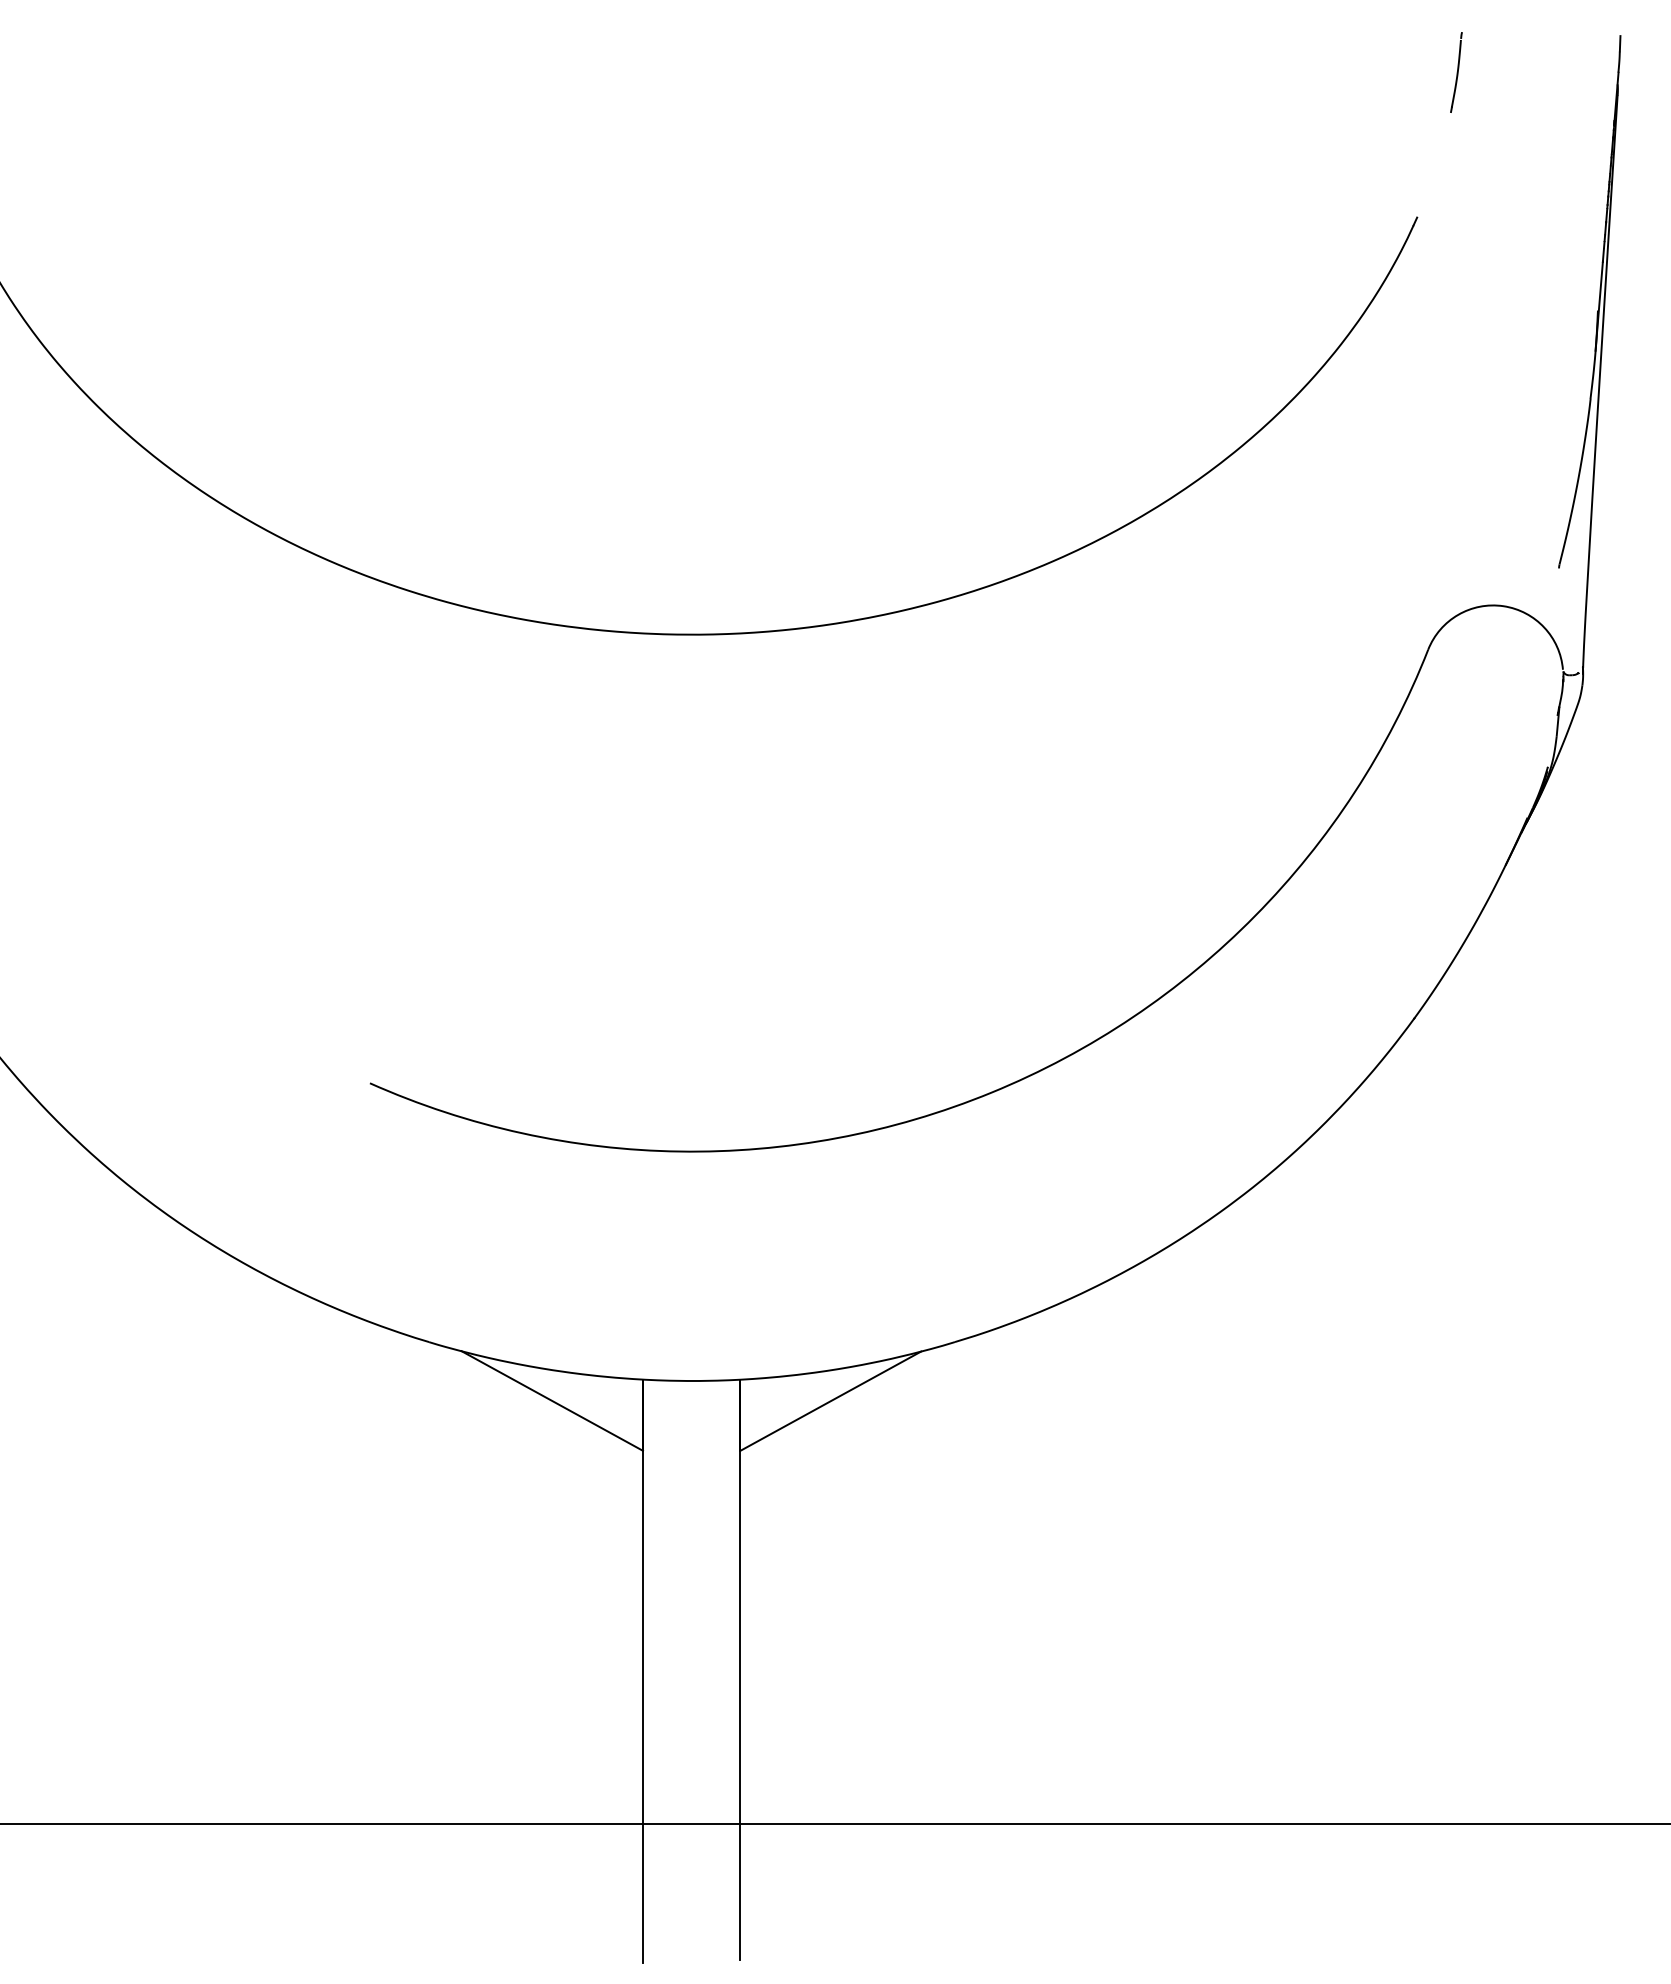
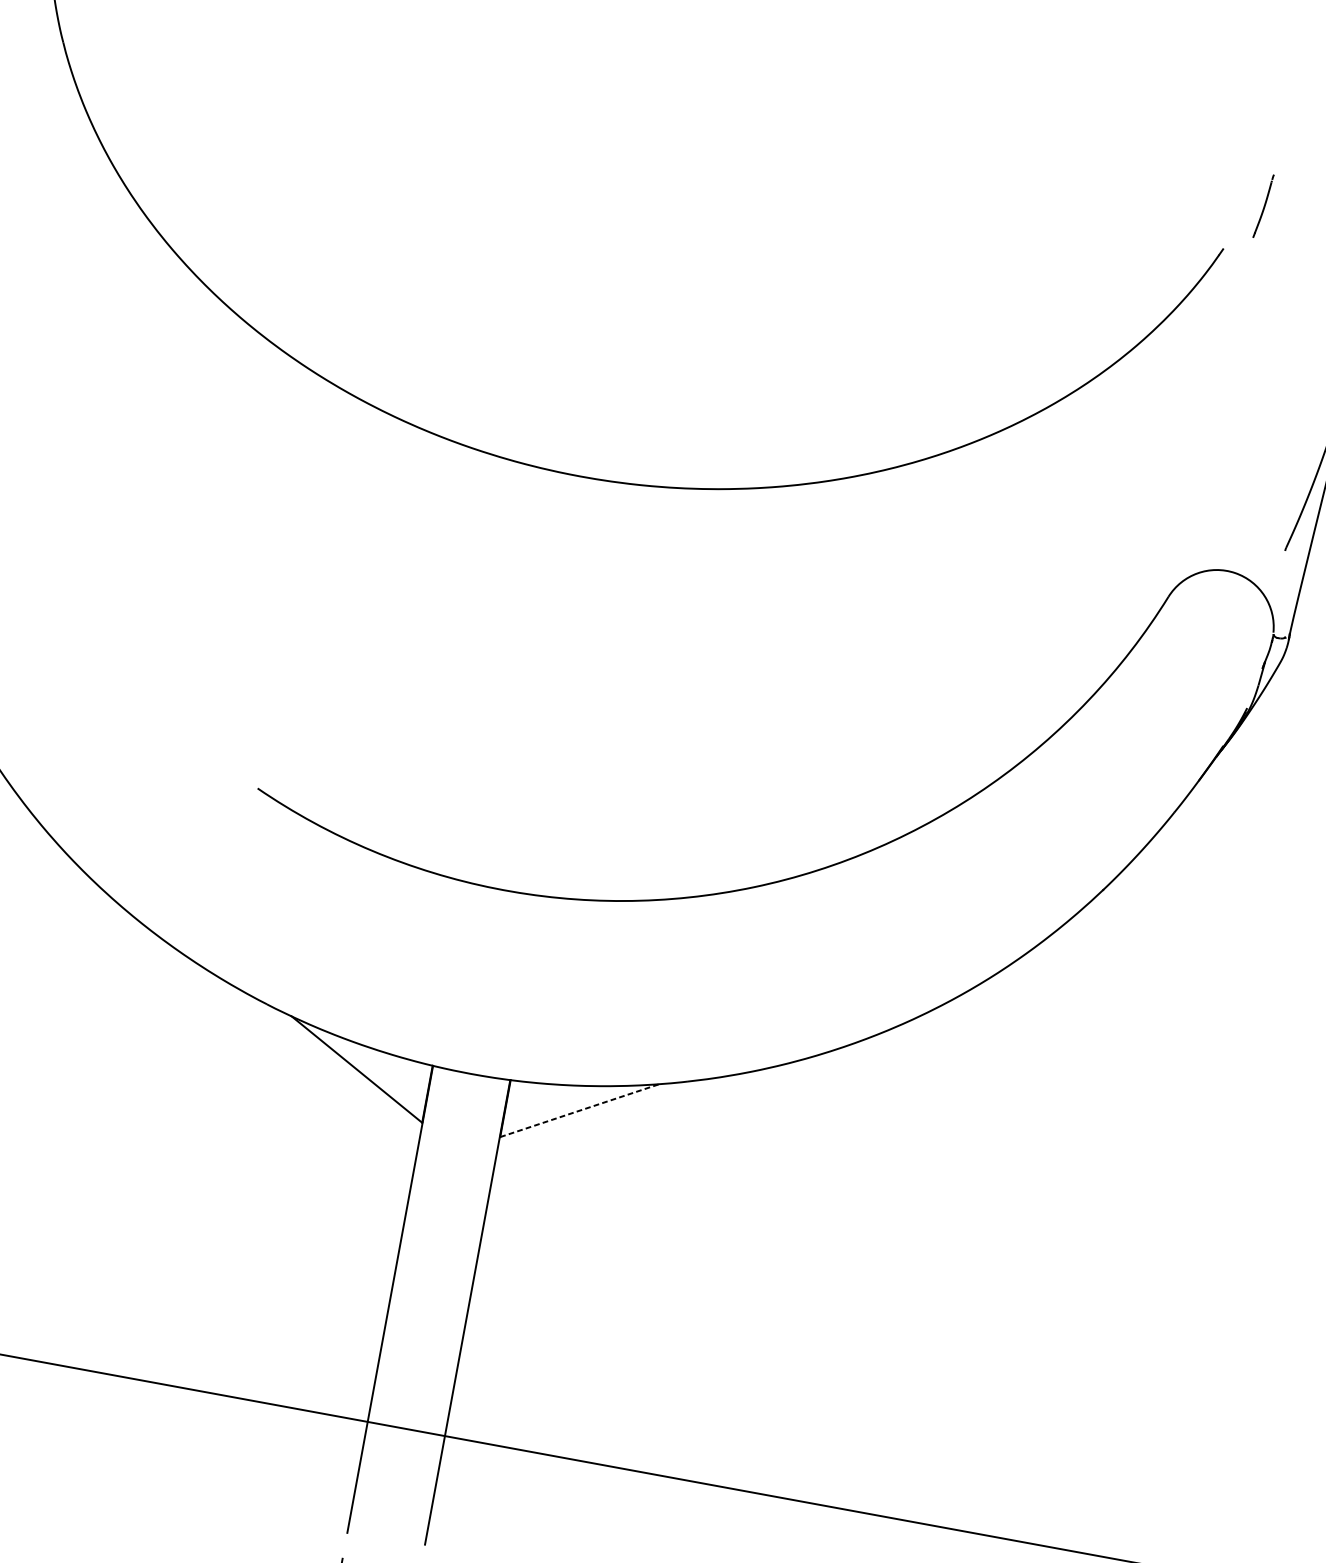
part: (1456, 72) -> (1263, 206), moved
line: (831, 1400) -> (580, 1110), solid -> dashed

